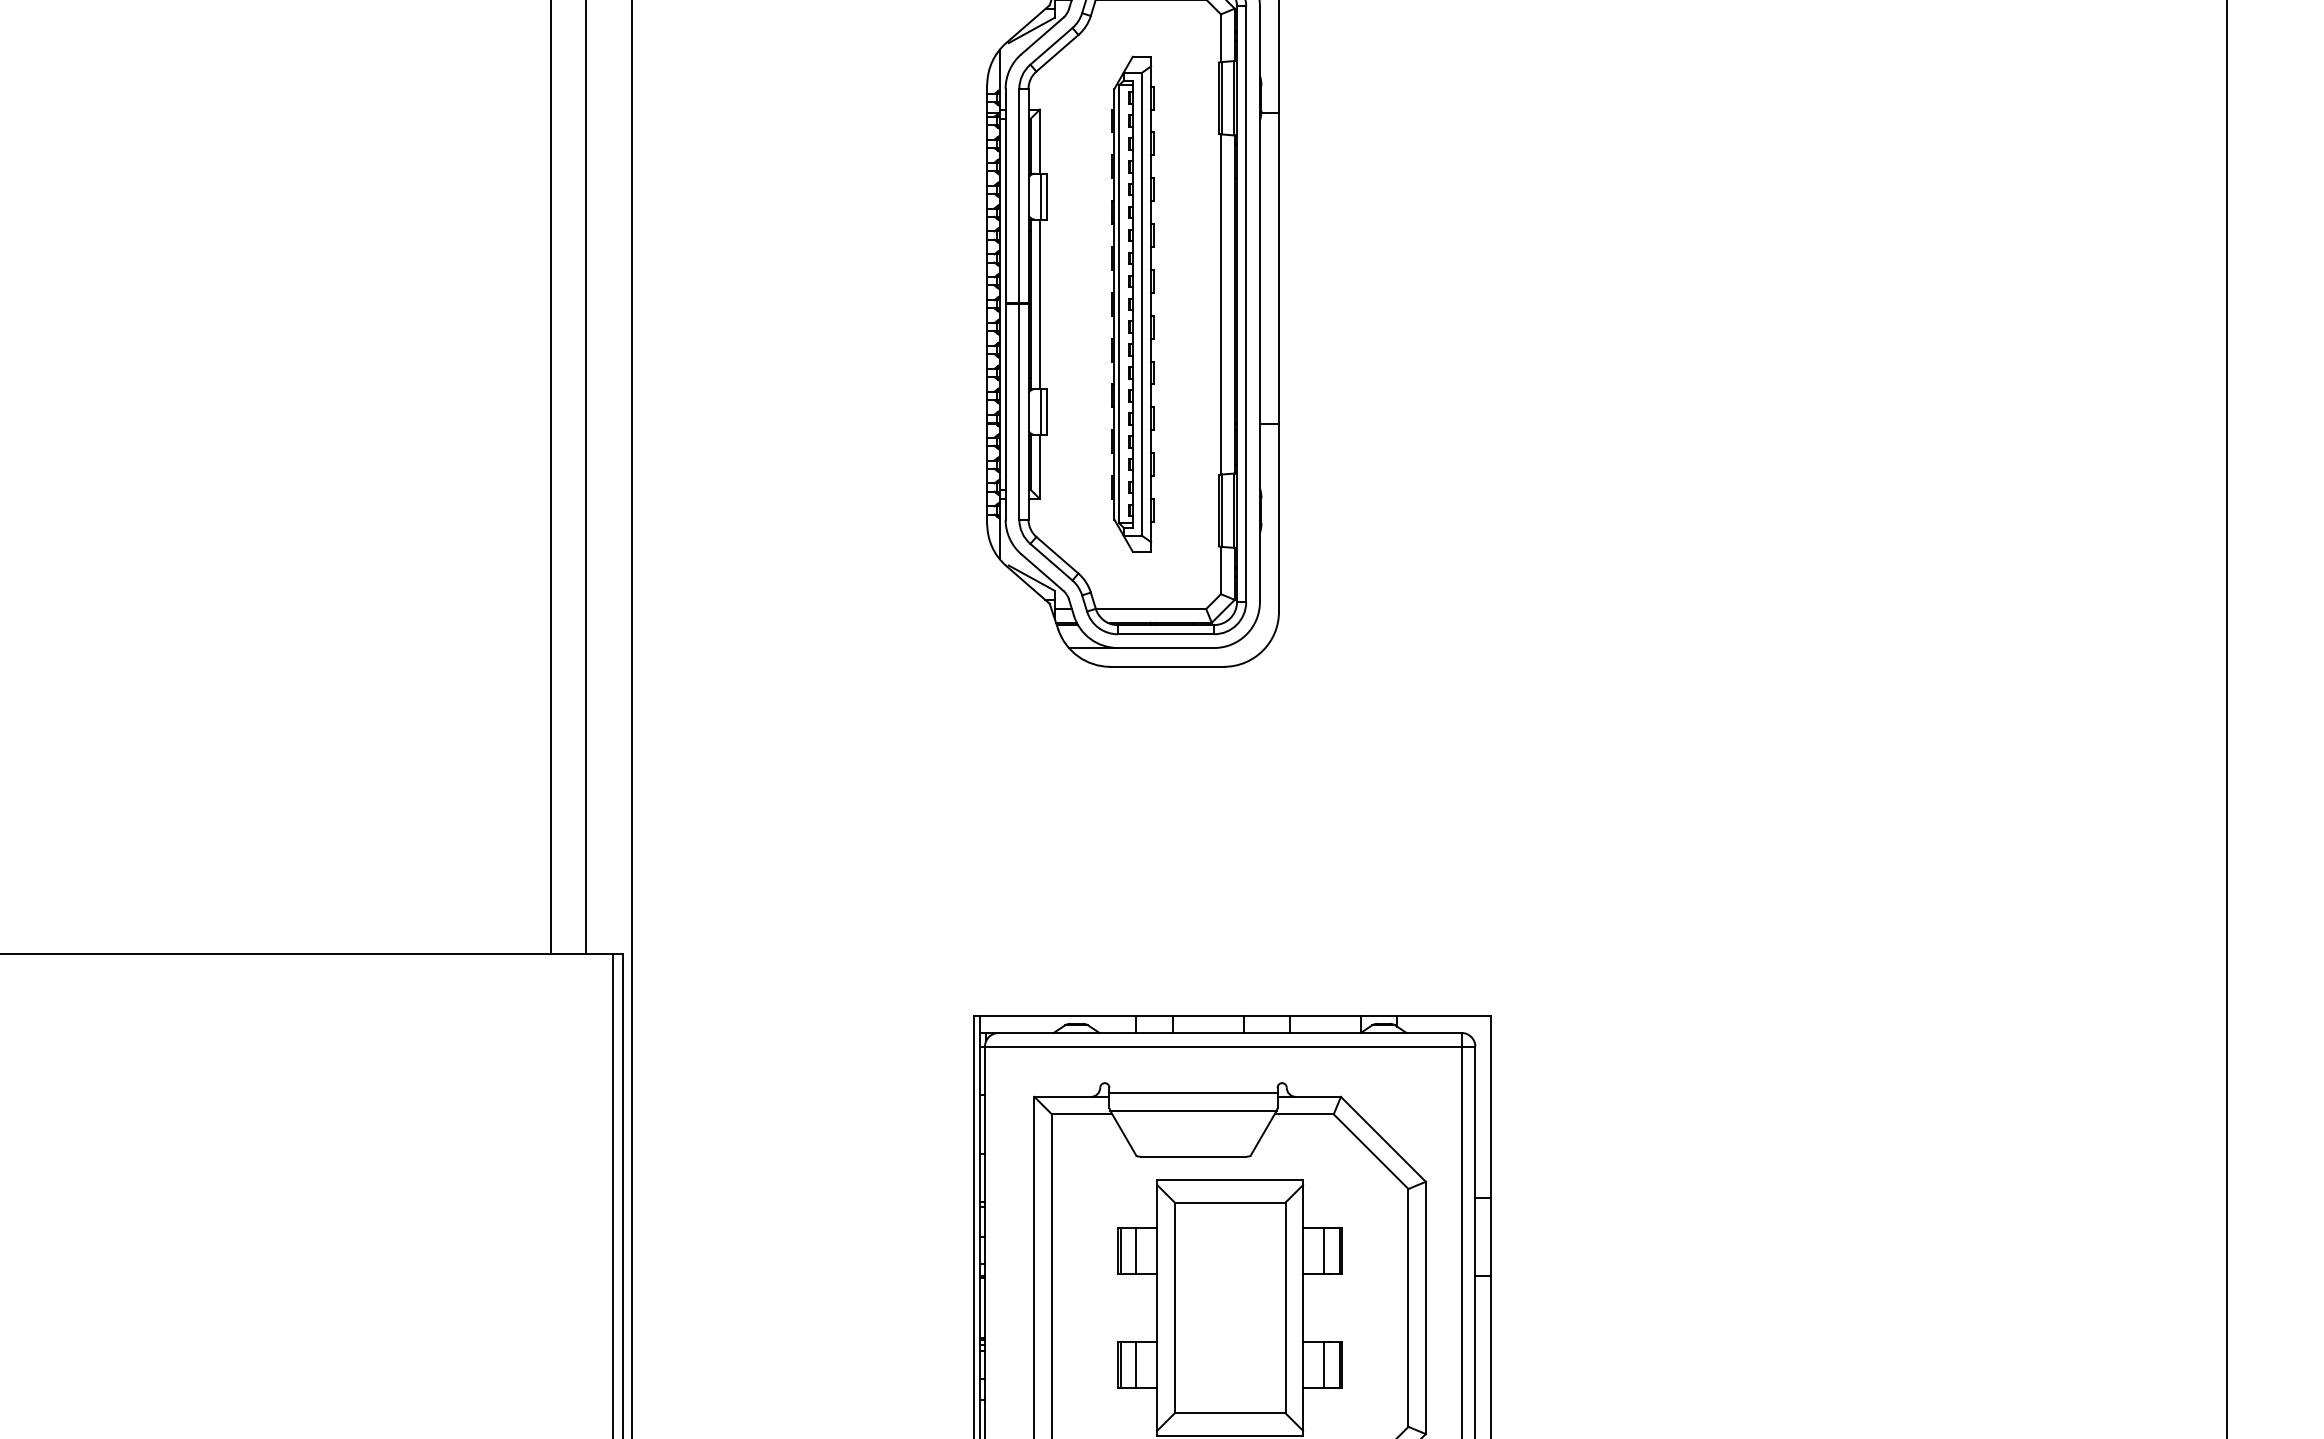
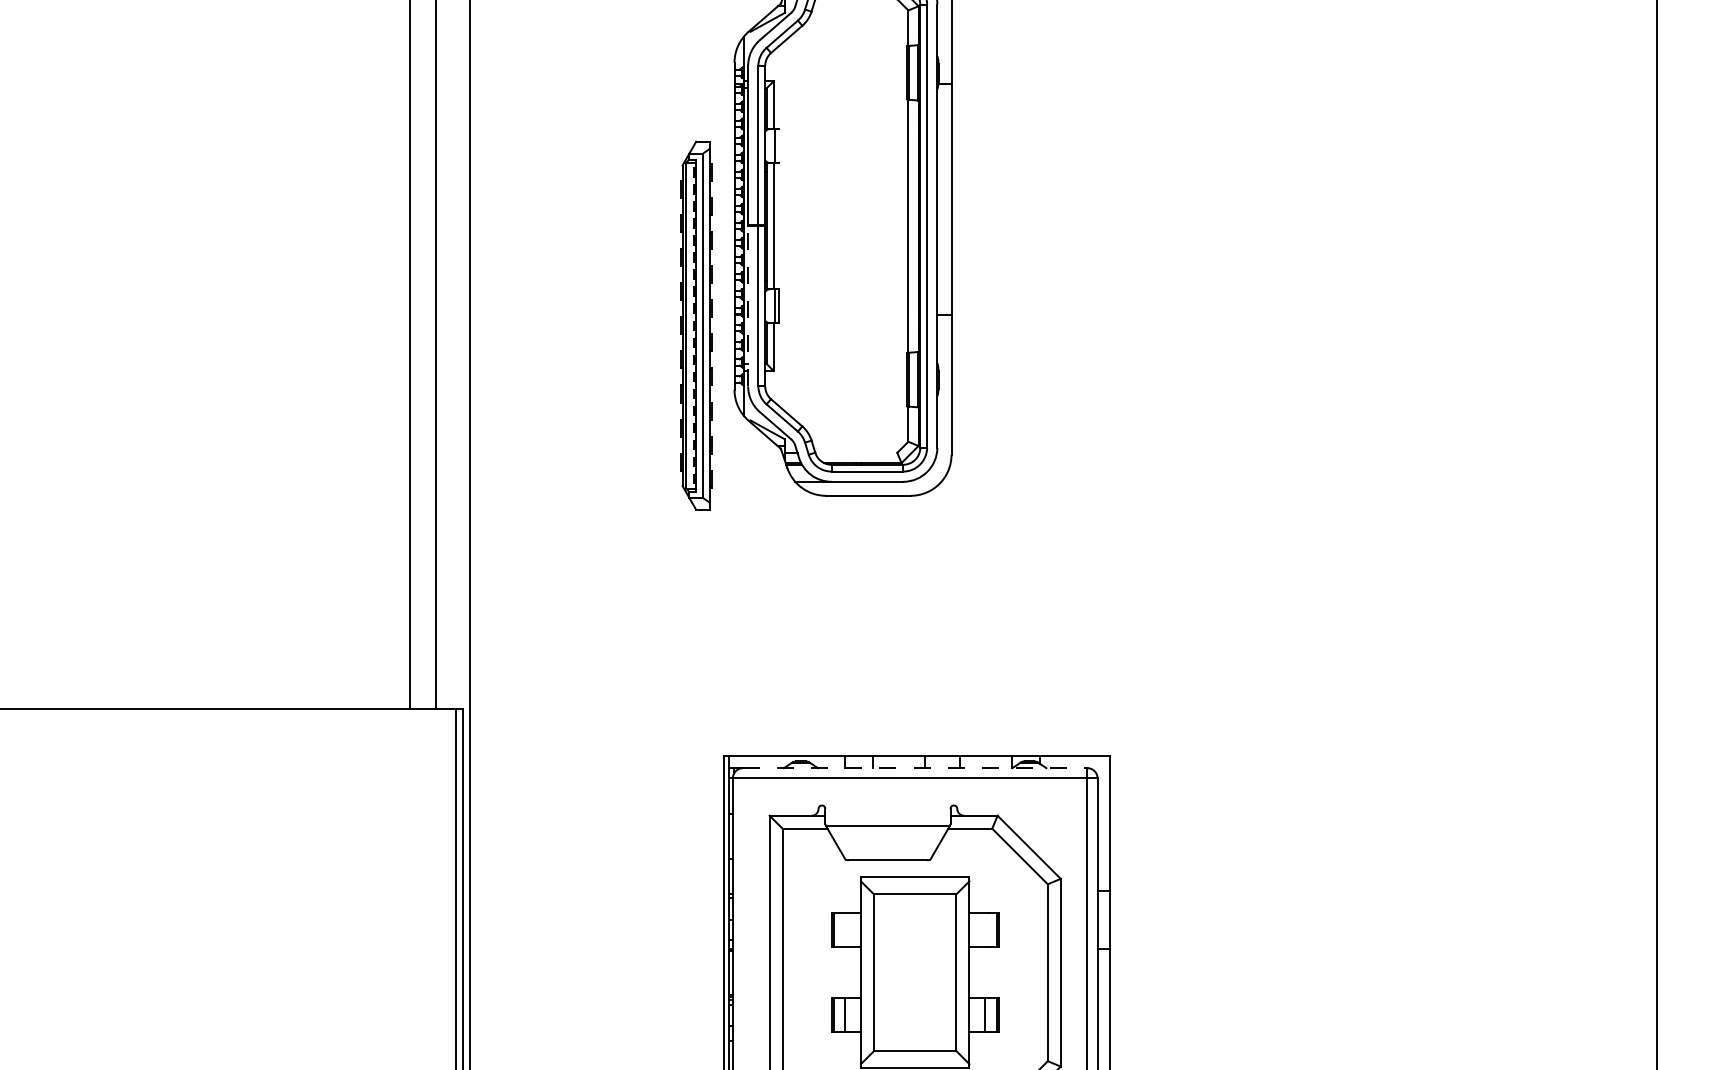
line: (1046, 196) -> (778, 145), removed
part: (1132, 303) -> (696, 325), moved
line: (1005, 411) -> (748, 305), solid -> dashed
line: (1150, 609) -> (855, 453), removed
line: (1230, 1032) -> (915, 767), solid -> dashed
line: (1193, 1093) -> (887, 813), removed
line: (1136, 1250) -> (845, 930), removed
line: (1324, 1250) -> (985, 930), removed

